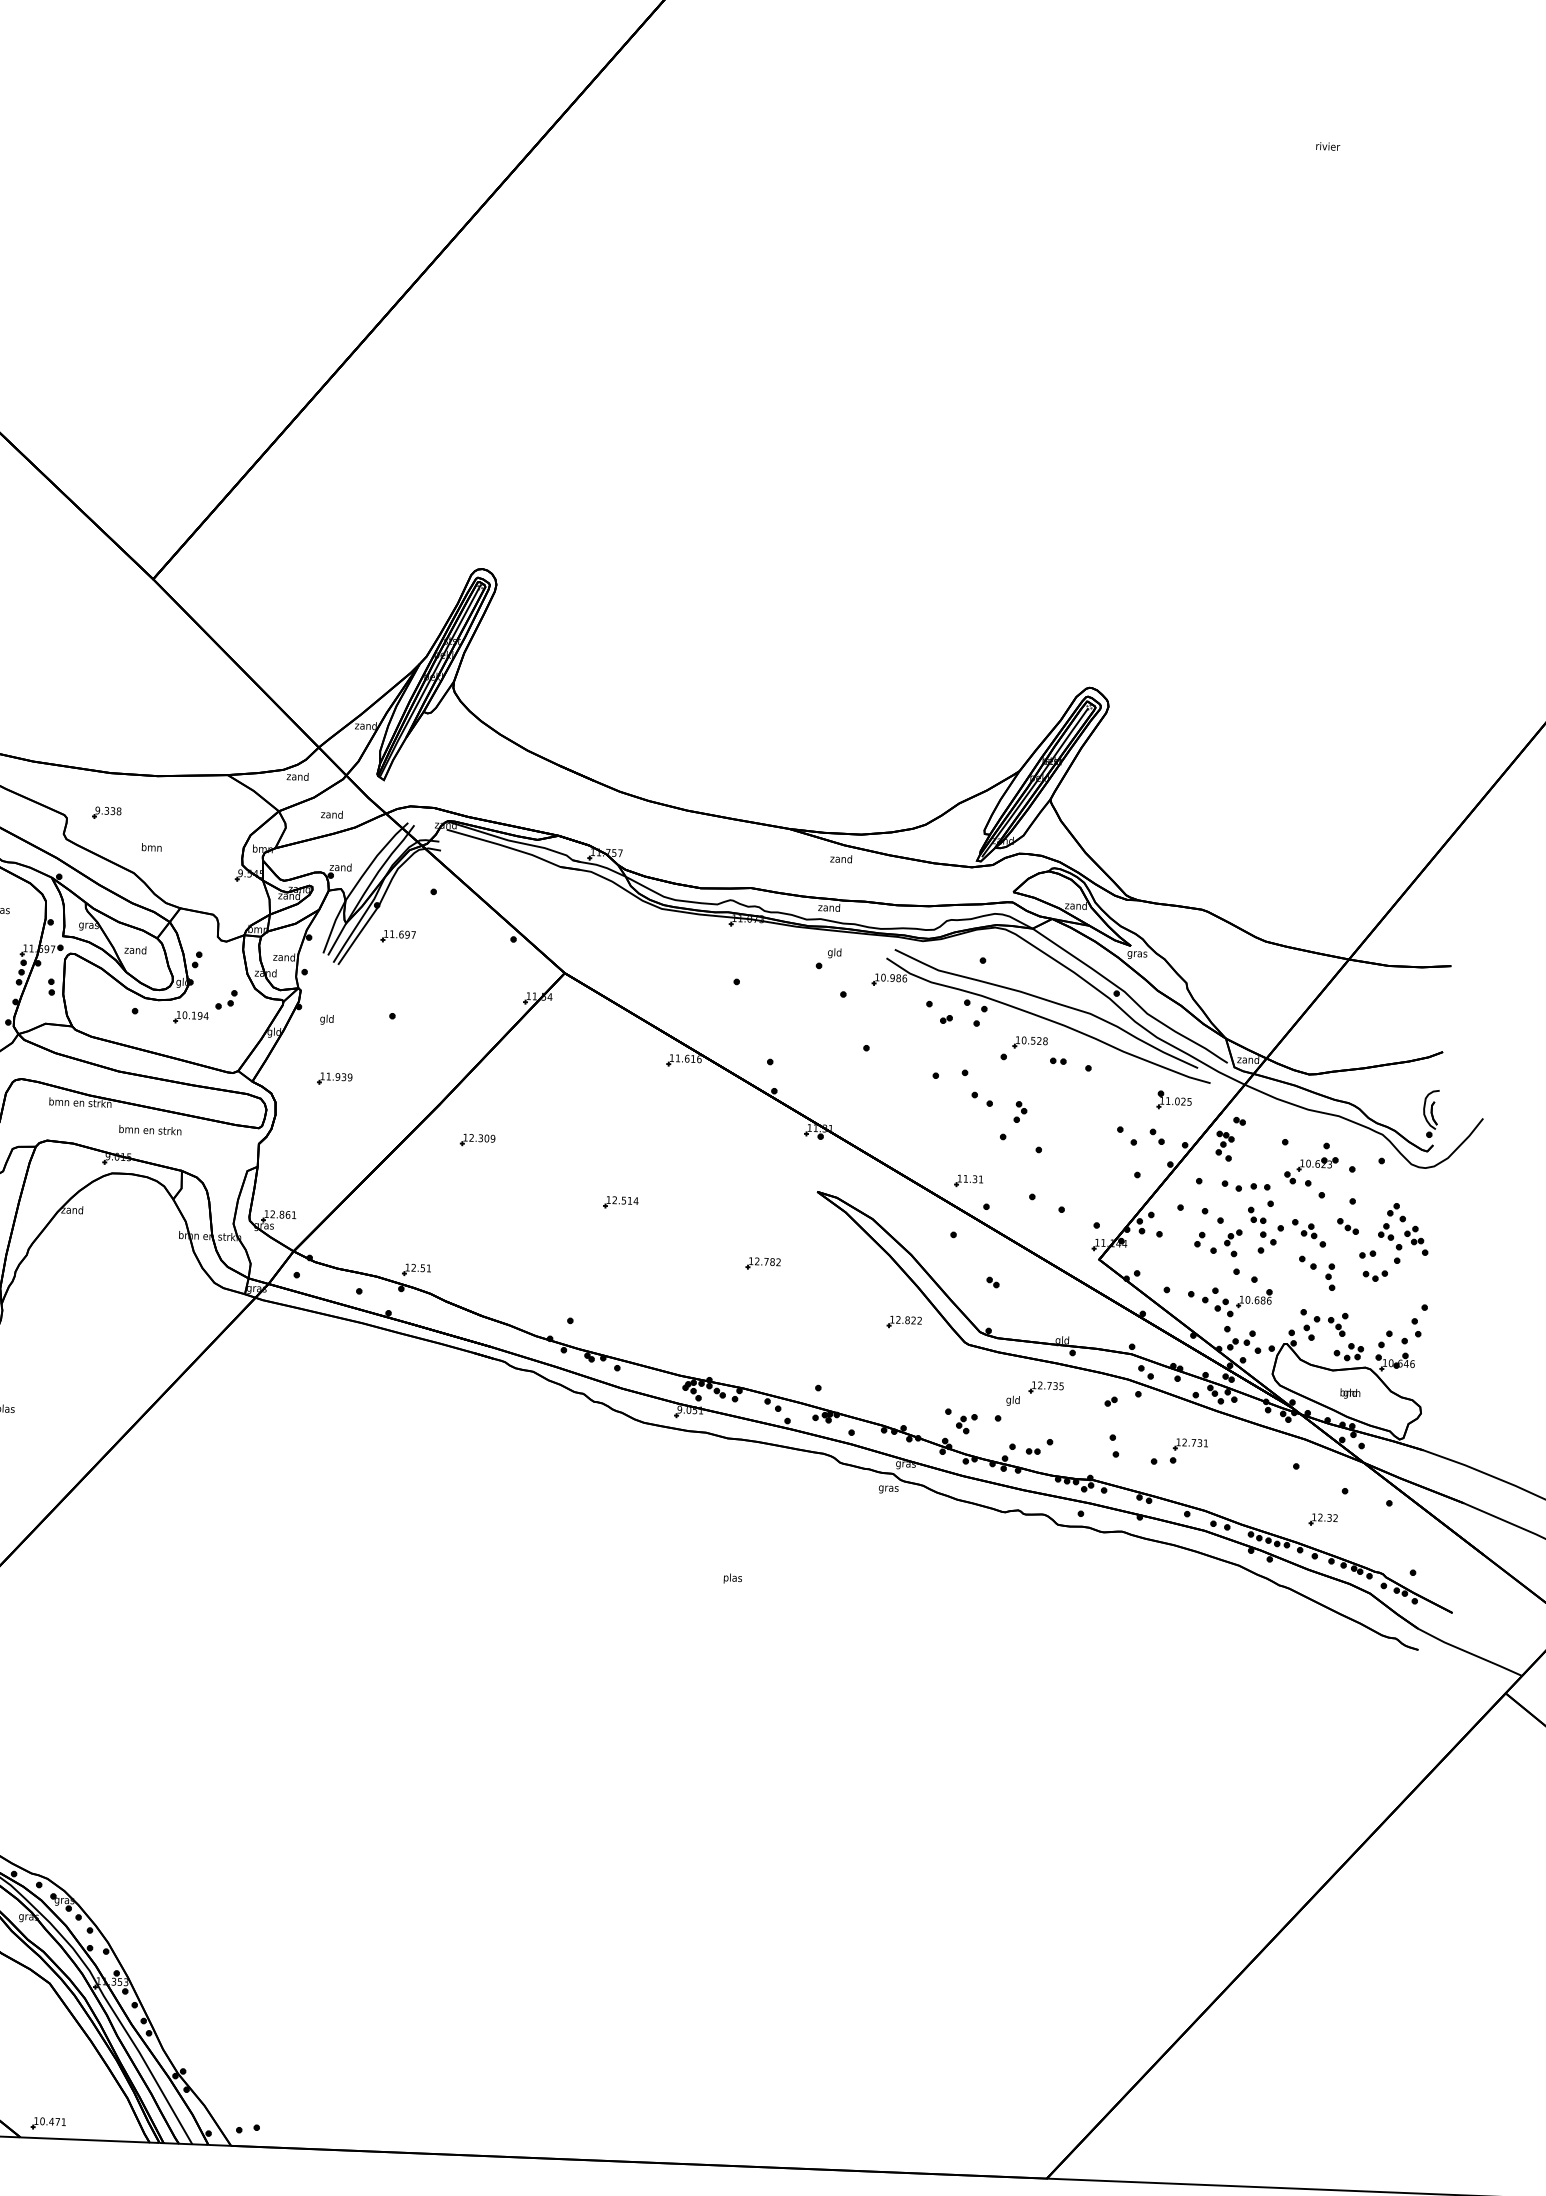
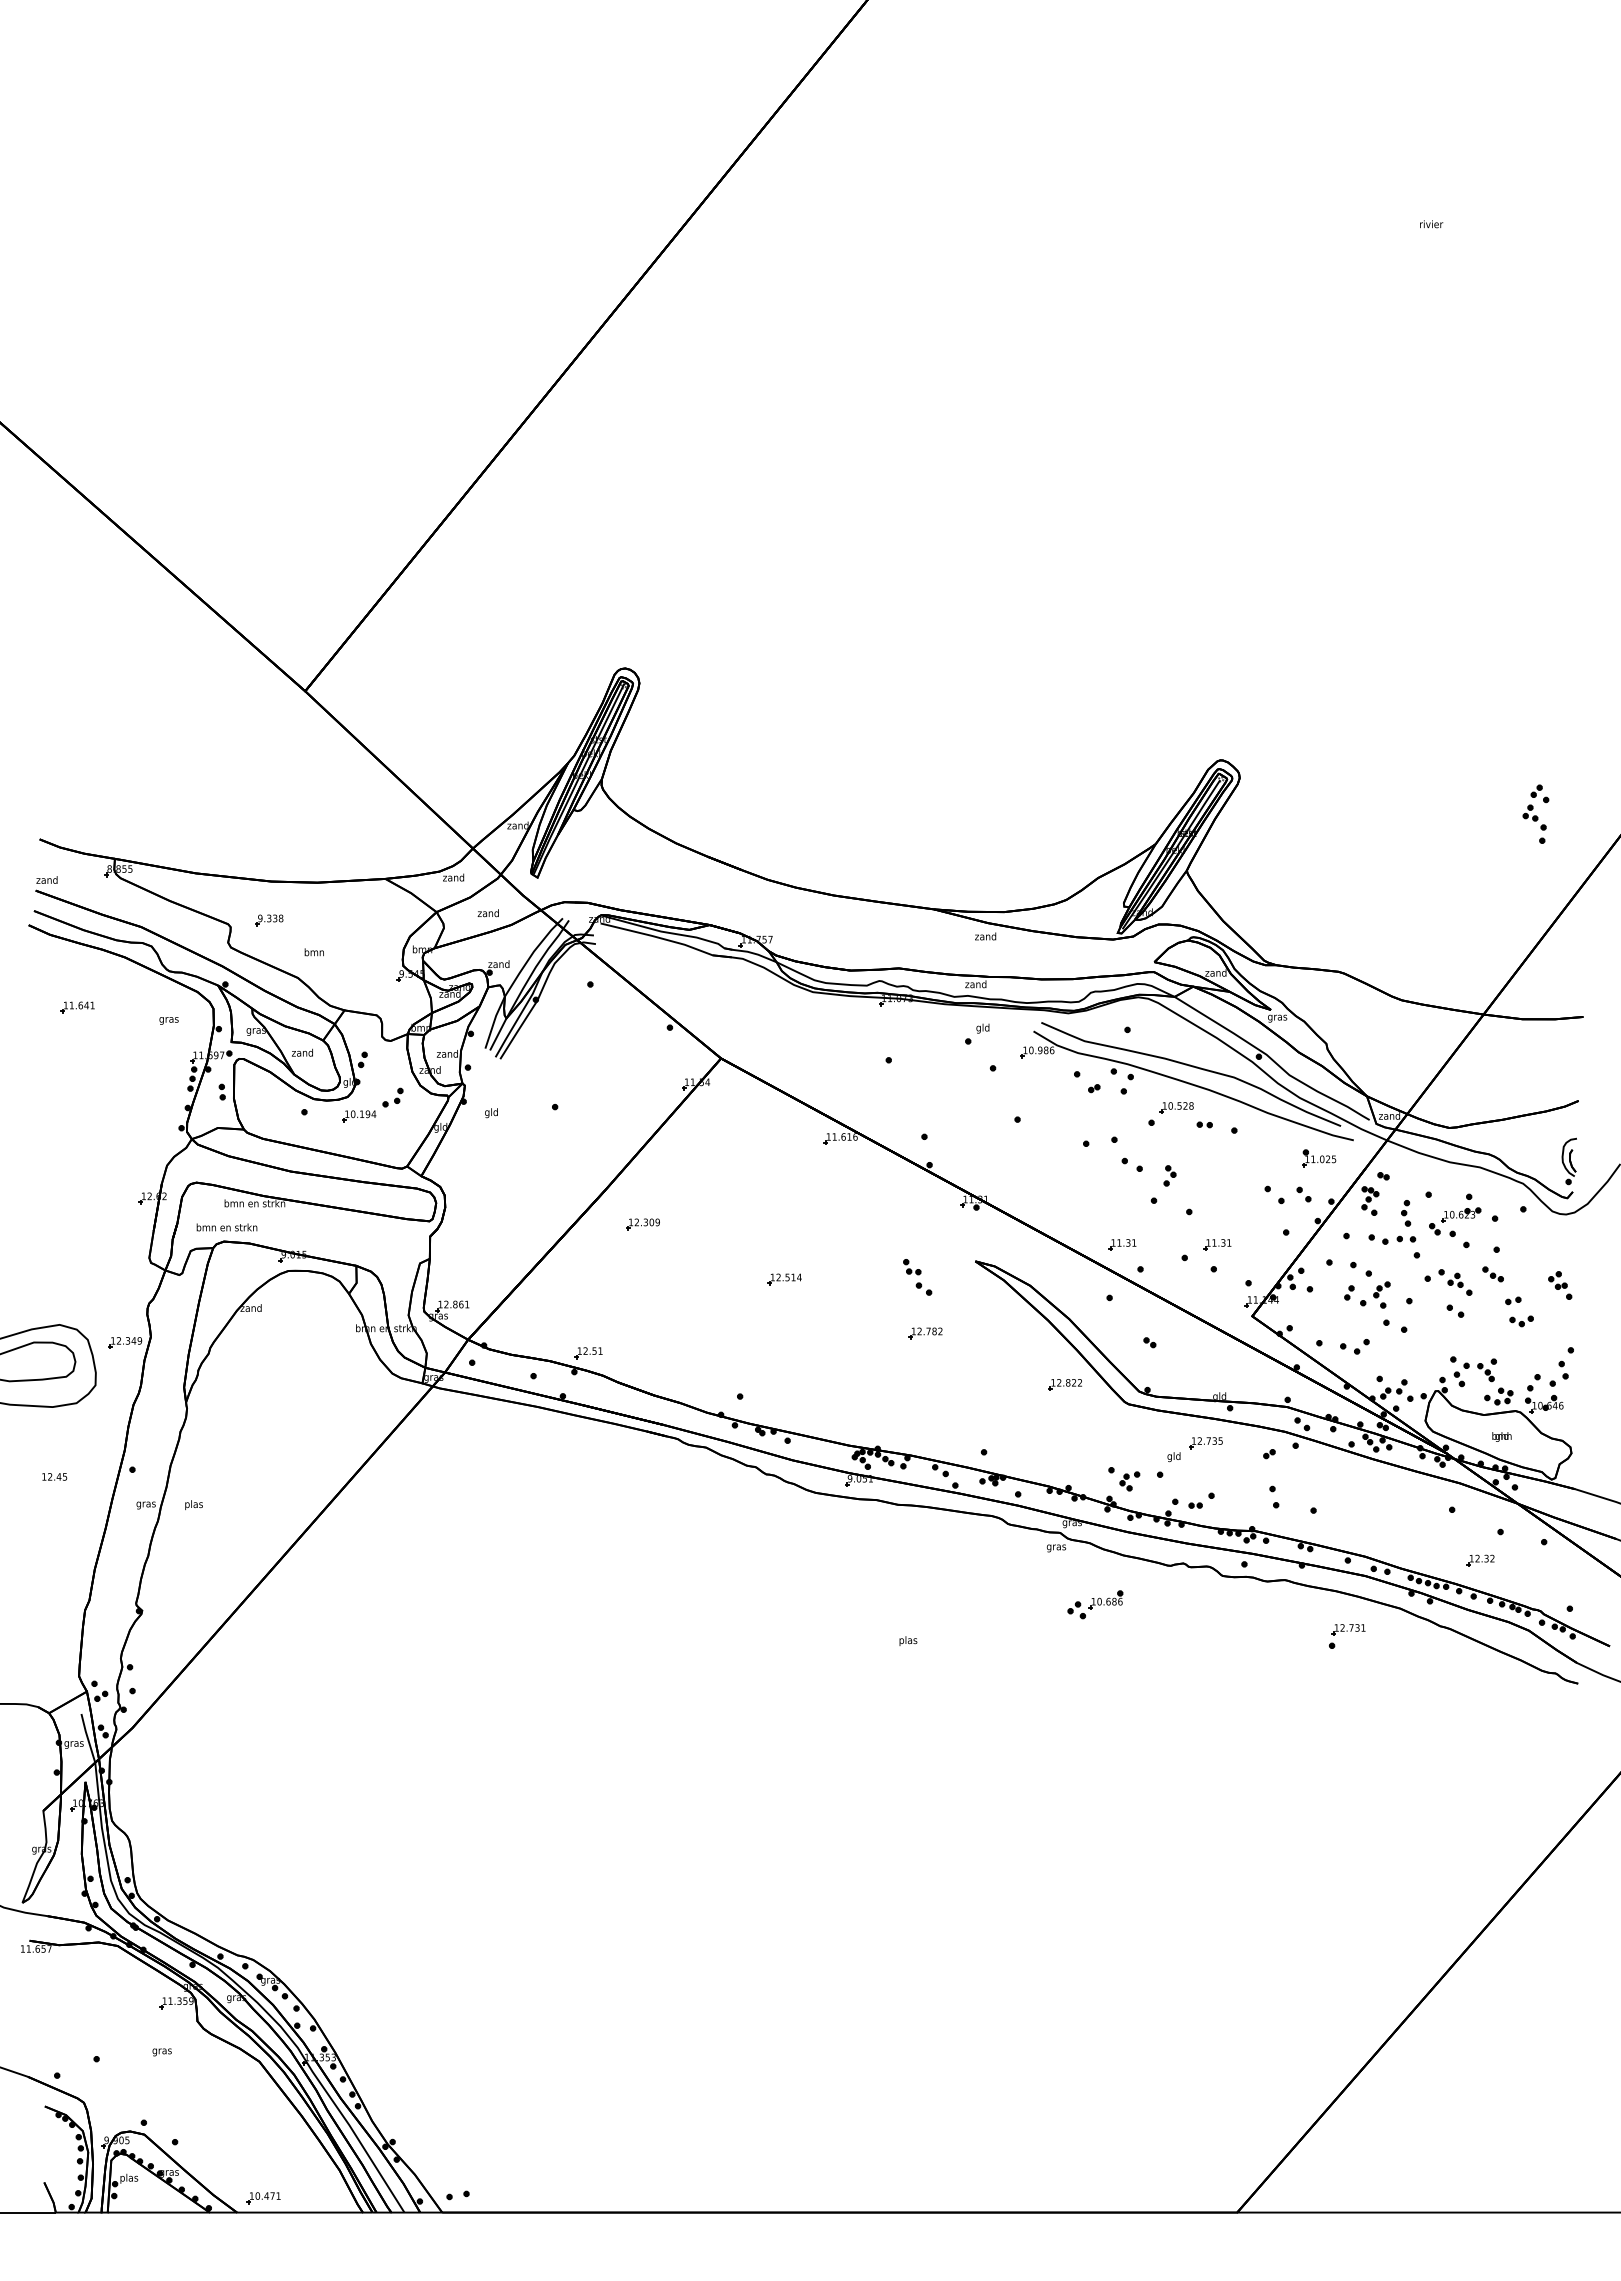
part: (398, 936) -> (557, 1029), removed
part: (334, 1079) -> (501, 1170), removed
text: (149, 1130) -> (226, 1227), moved
part: (1066, 1184) -> (1217, 1244), added
part: (1262, 1226) -> (917, 1277), moved
part: (1391, 1232) -> (1535, 813), moved
part: (1330, 1277) -> (1406, 1213), moved
part: (1243, 1302) -> (1095, 1604), moved
part: (1189, 1451) -> (1347, 1636), moved

